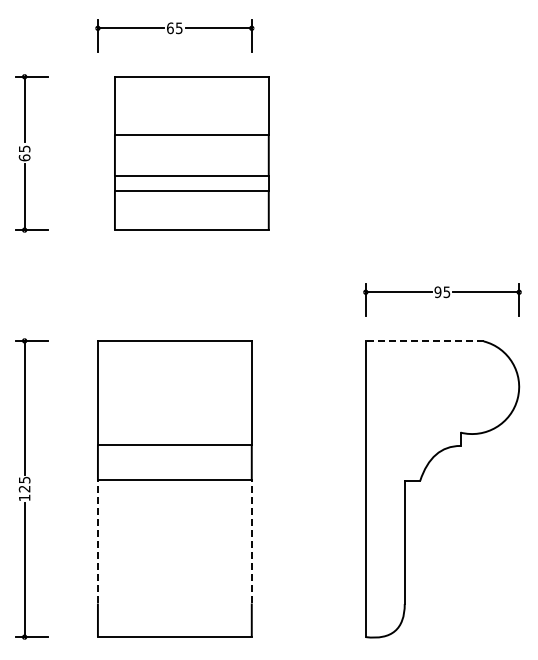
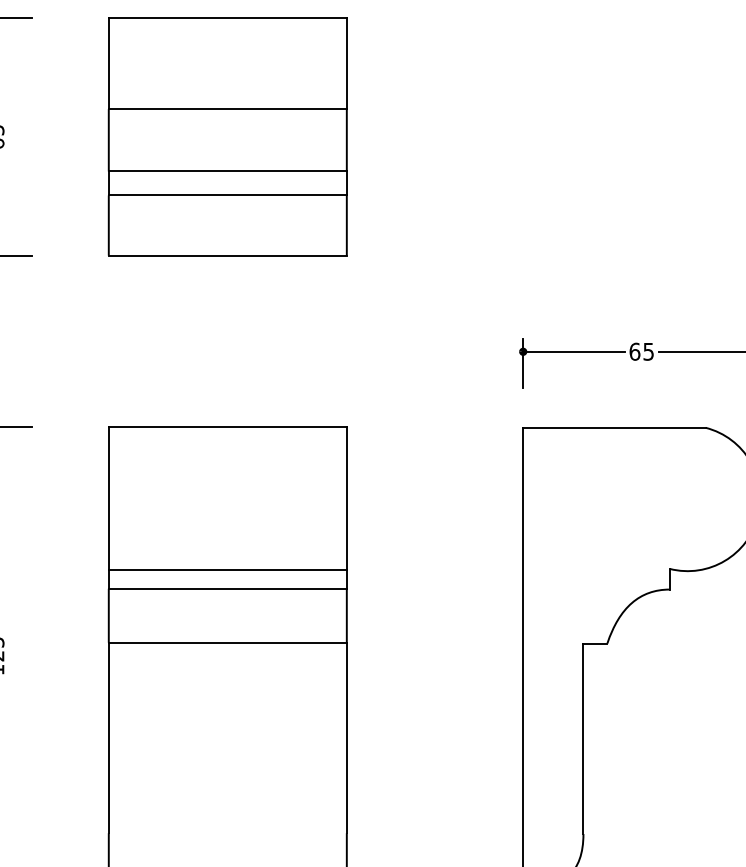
part: (191, 153) -> (227, 137), moved
text: (437, 292) -> (634, 352), 95 -> 65
line: (424, 341) -> (614, 427), dashed -> solid
line: (174, 433) -> (227, 570), added
line: (97, 541) -> (108, 737), dashed -> solid
line: (251, 541) -> (346, 737), dashed -> solid

